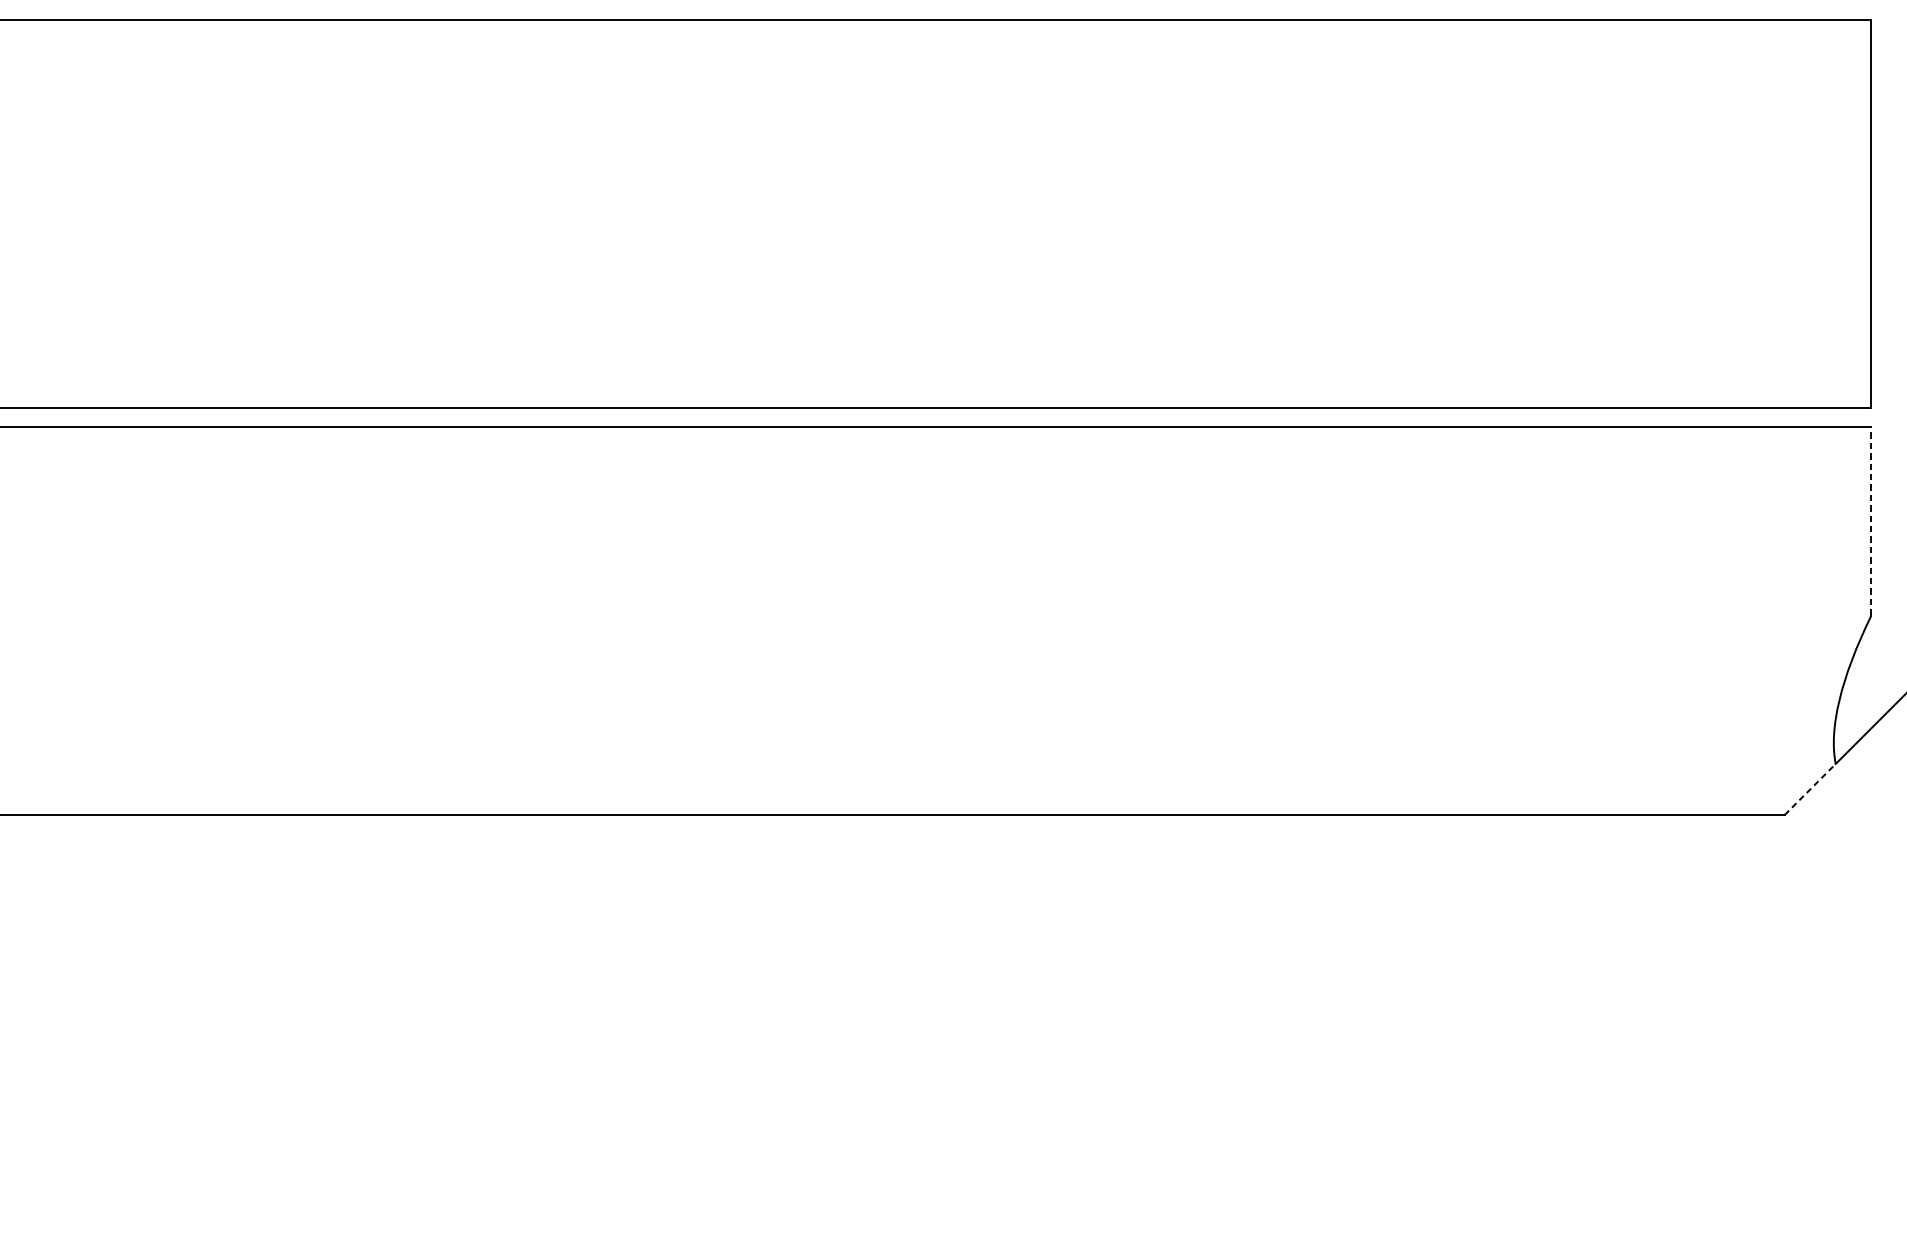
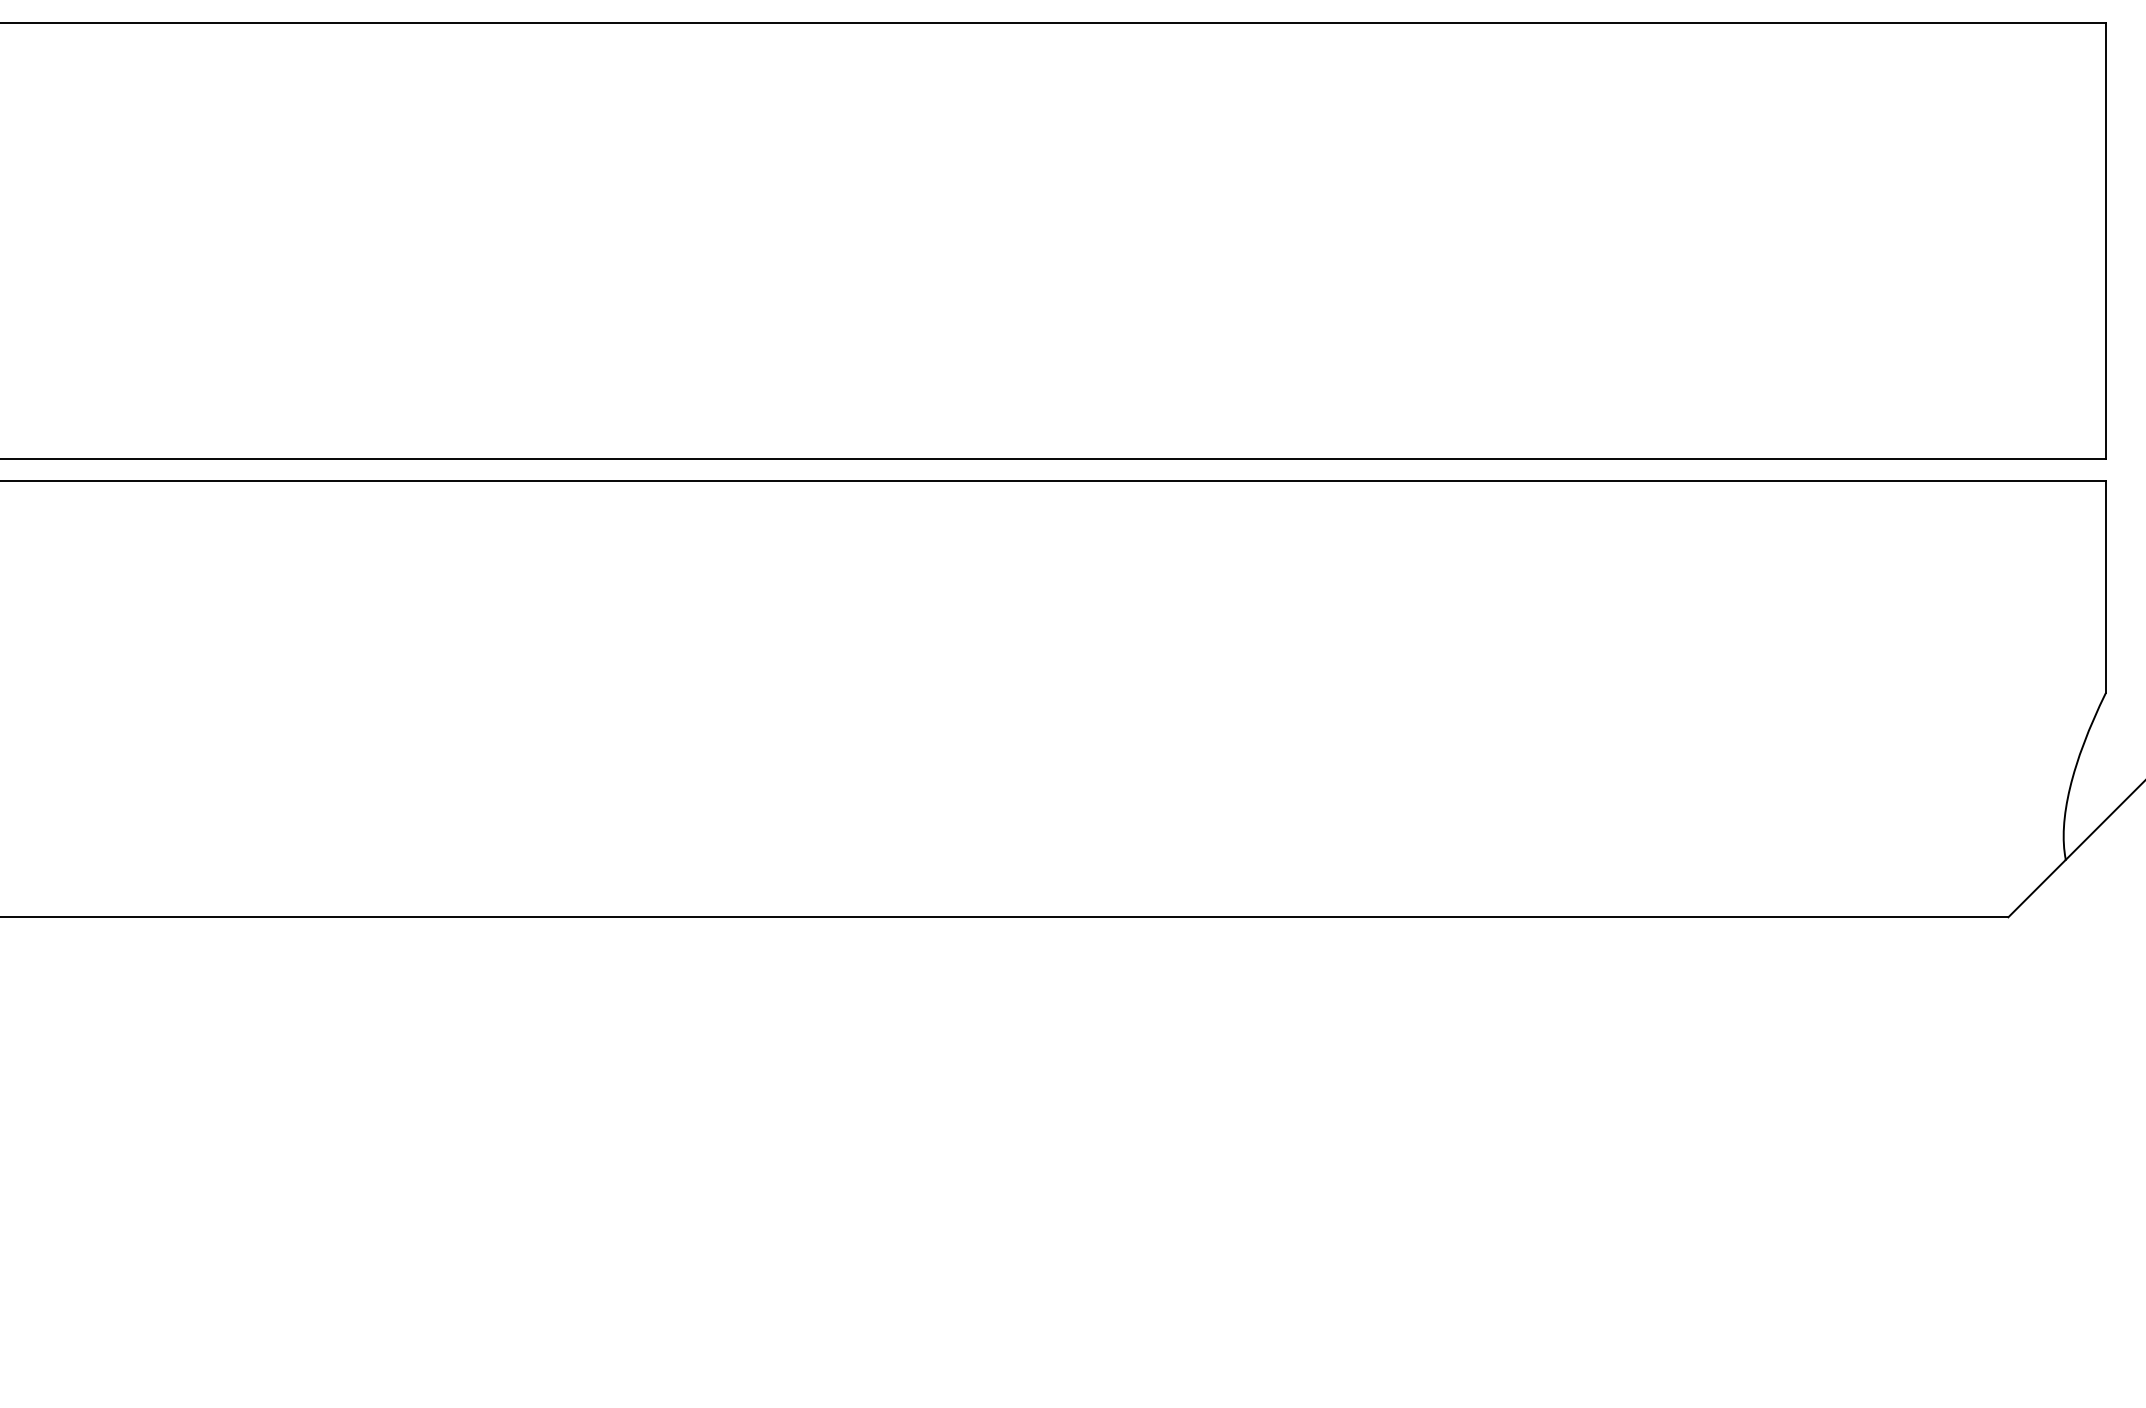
line: (1871, 521) -> (2106, 586), dashed -> solid
line: (1810, 789) -> (2037, 888), dashed -> solid

